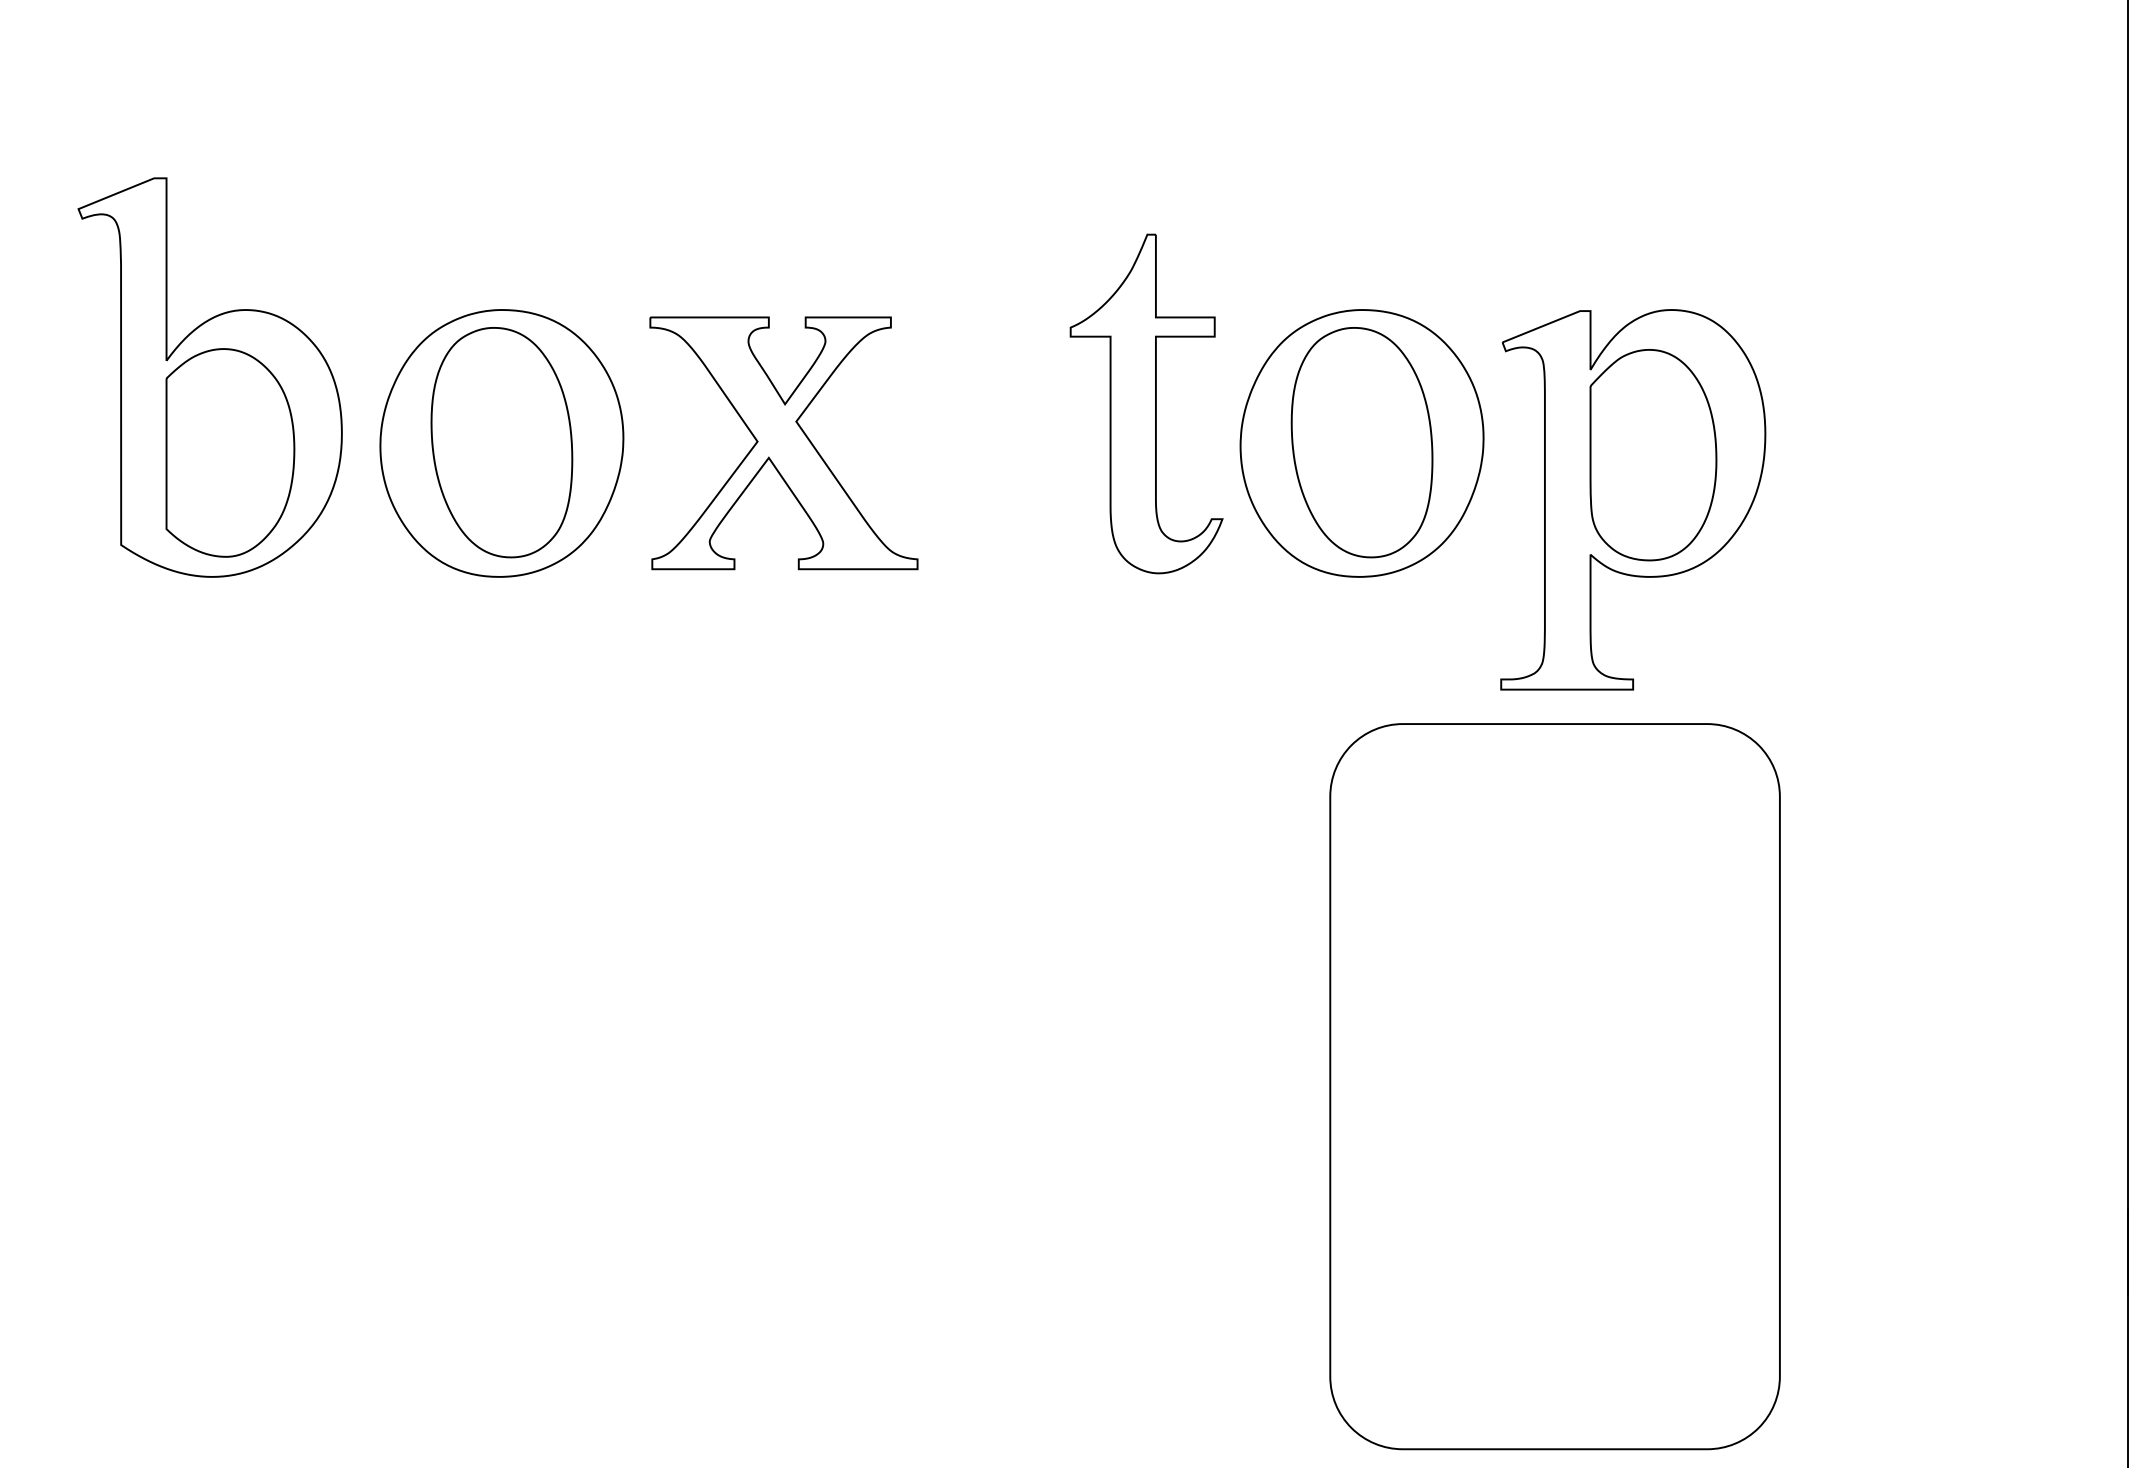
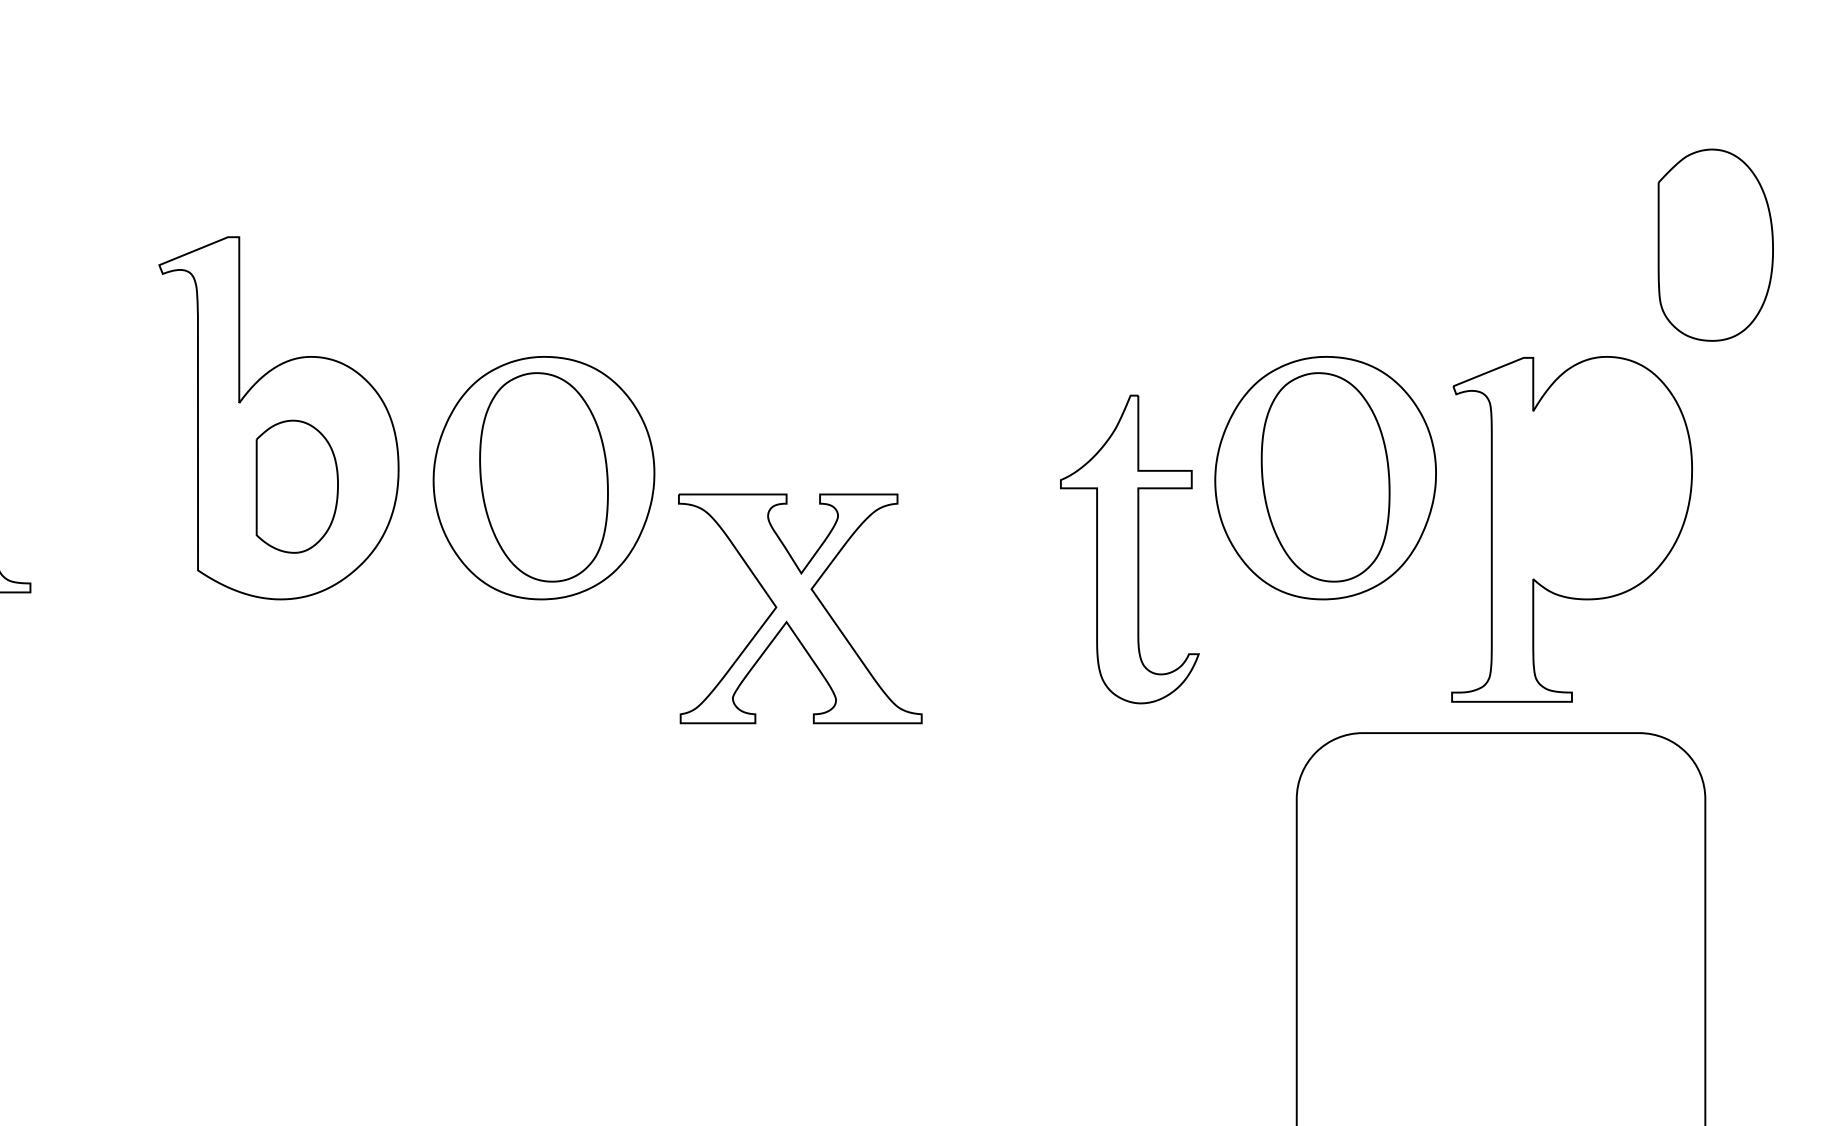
part: (1146, 403) -> (1129, 549), moved
part: (783, 443) -> (799, 609), moved
part: (230, 452) -> (297, 486), size x0.7
part: (1653, 455) -> (1715, 245), moved

